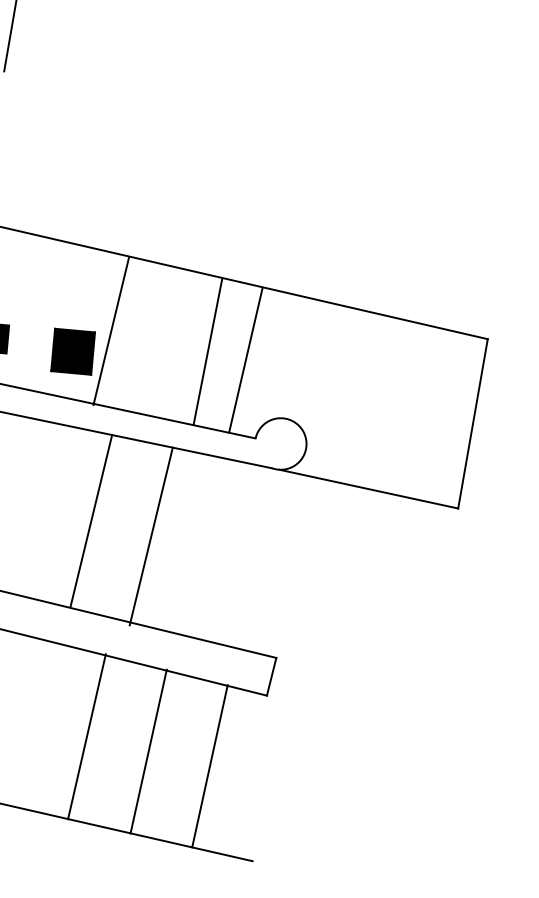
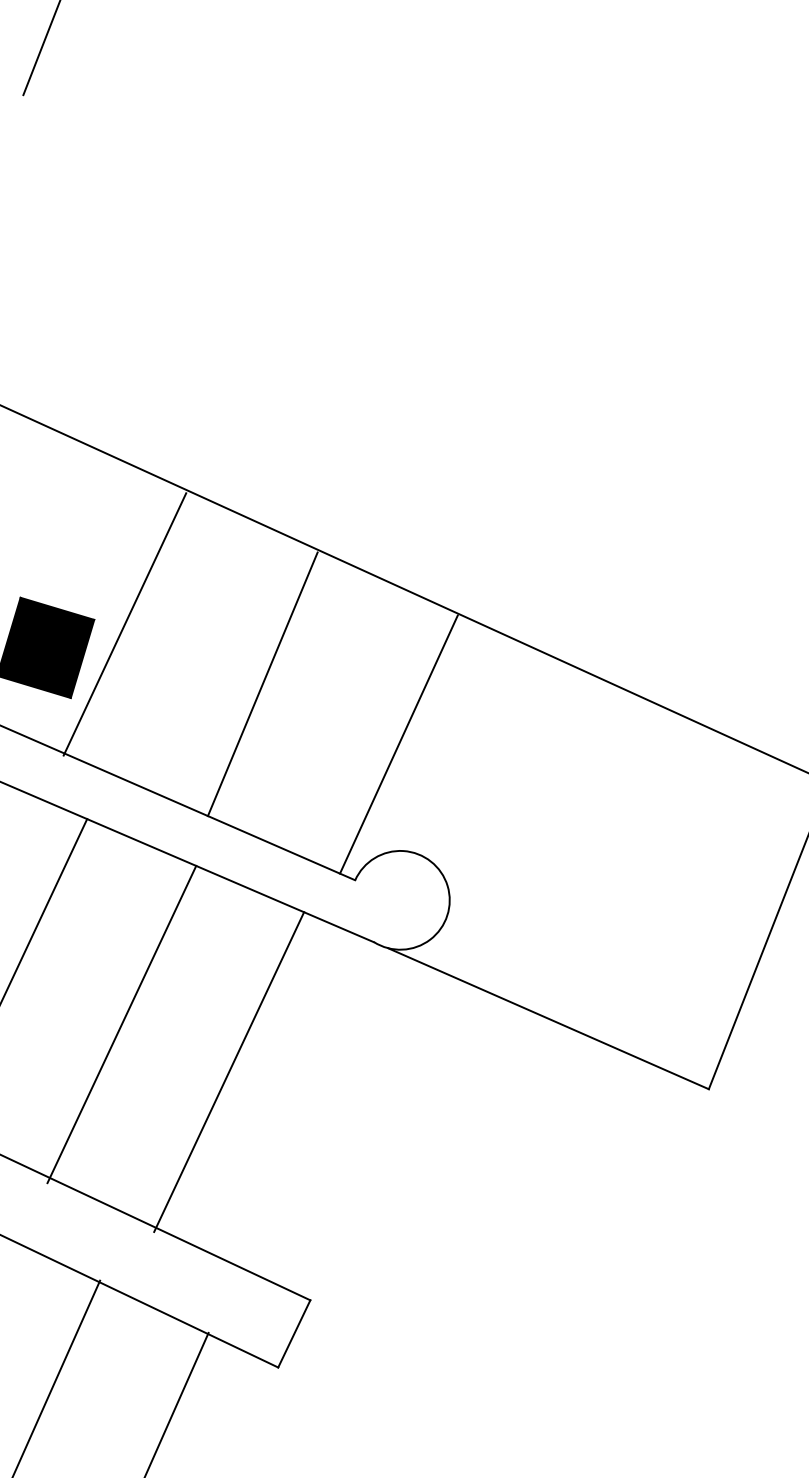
line: (207, 351) -> (262, 683), moved
line: (245, 360) -> (398, 744), moved
line: (210, 549) -> (228, 1071), added

